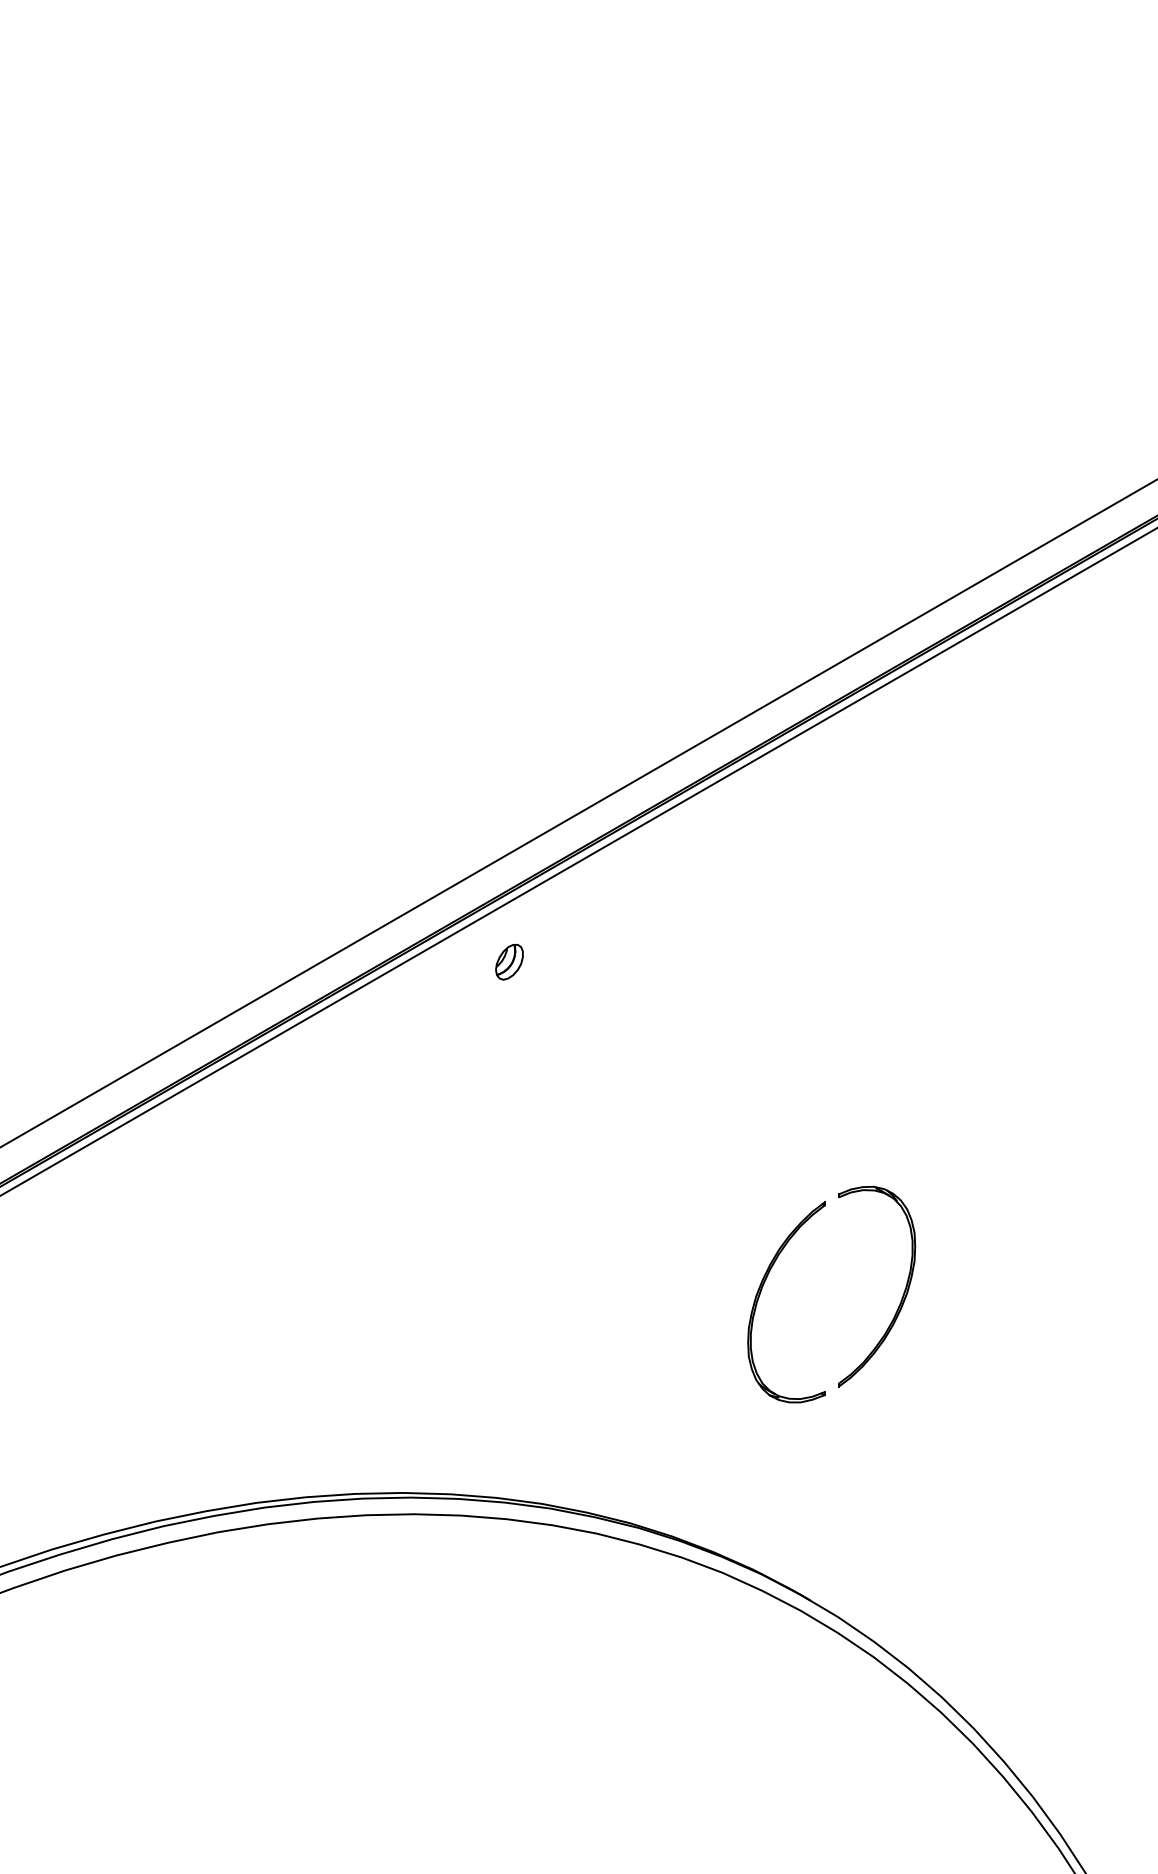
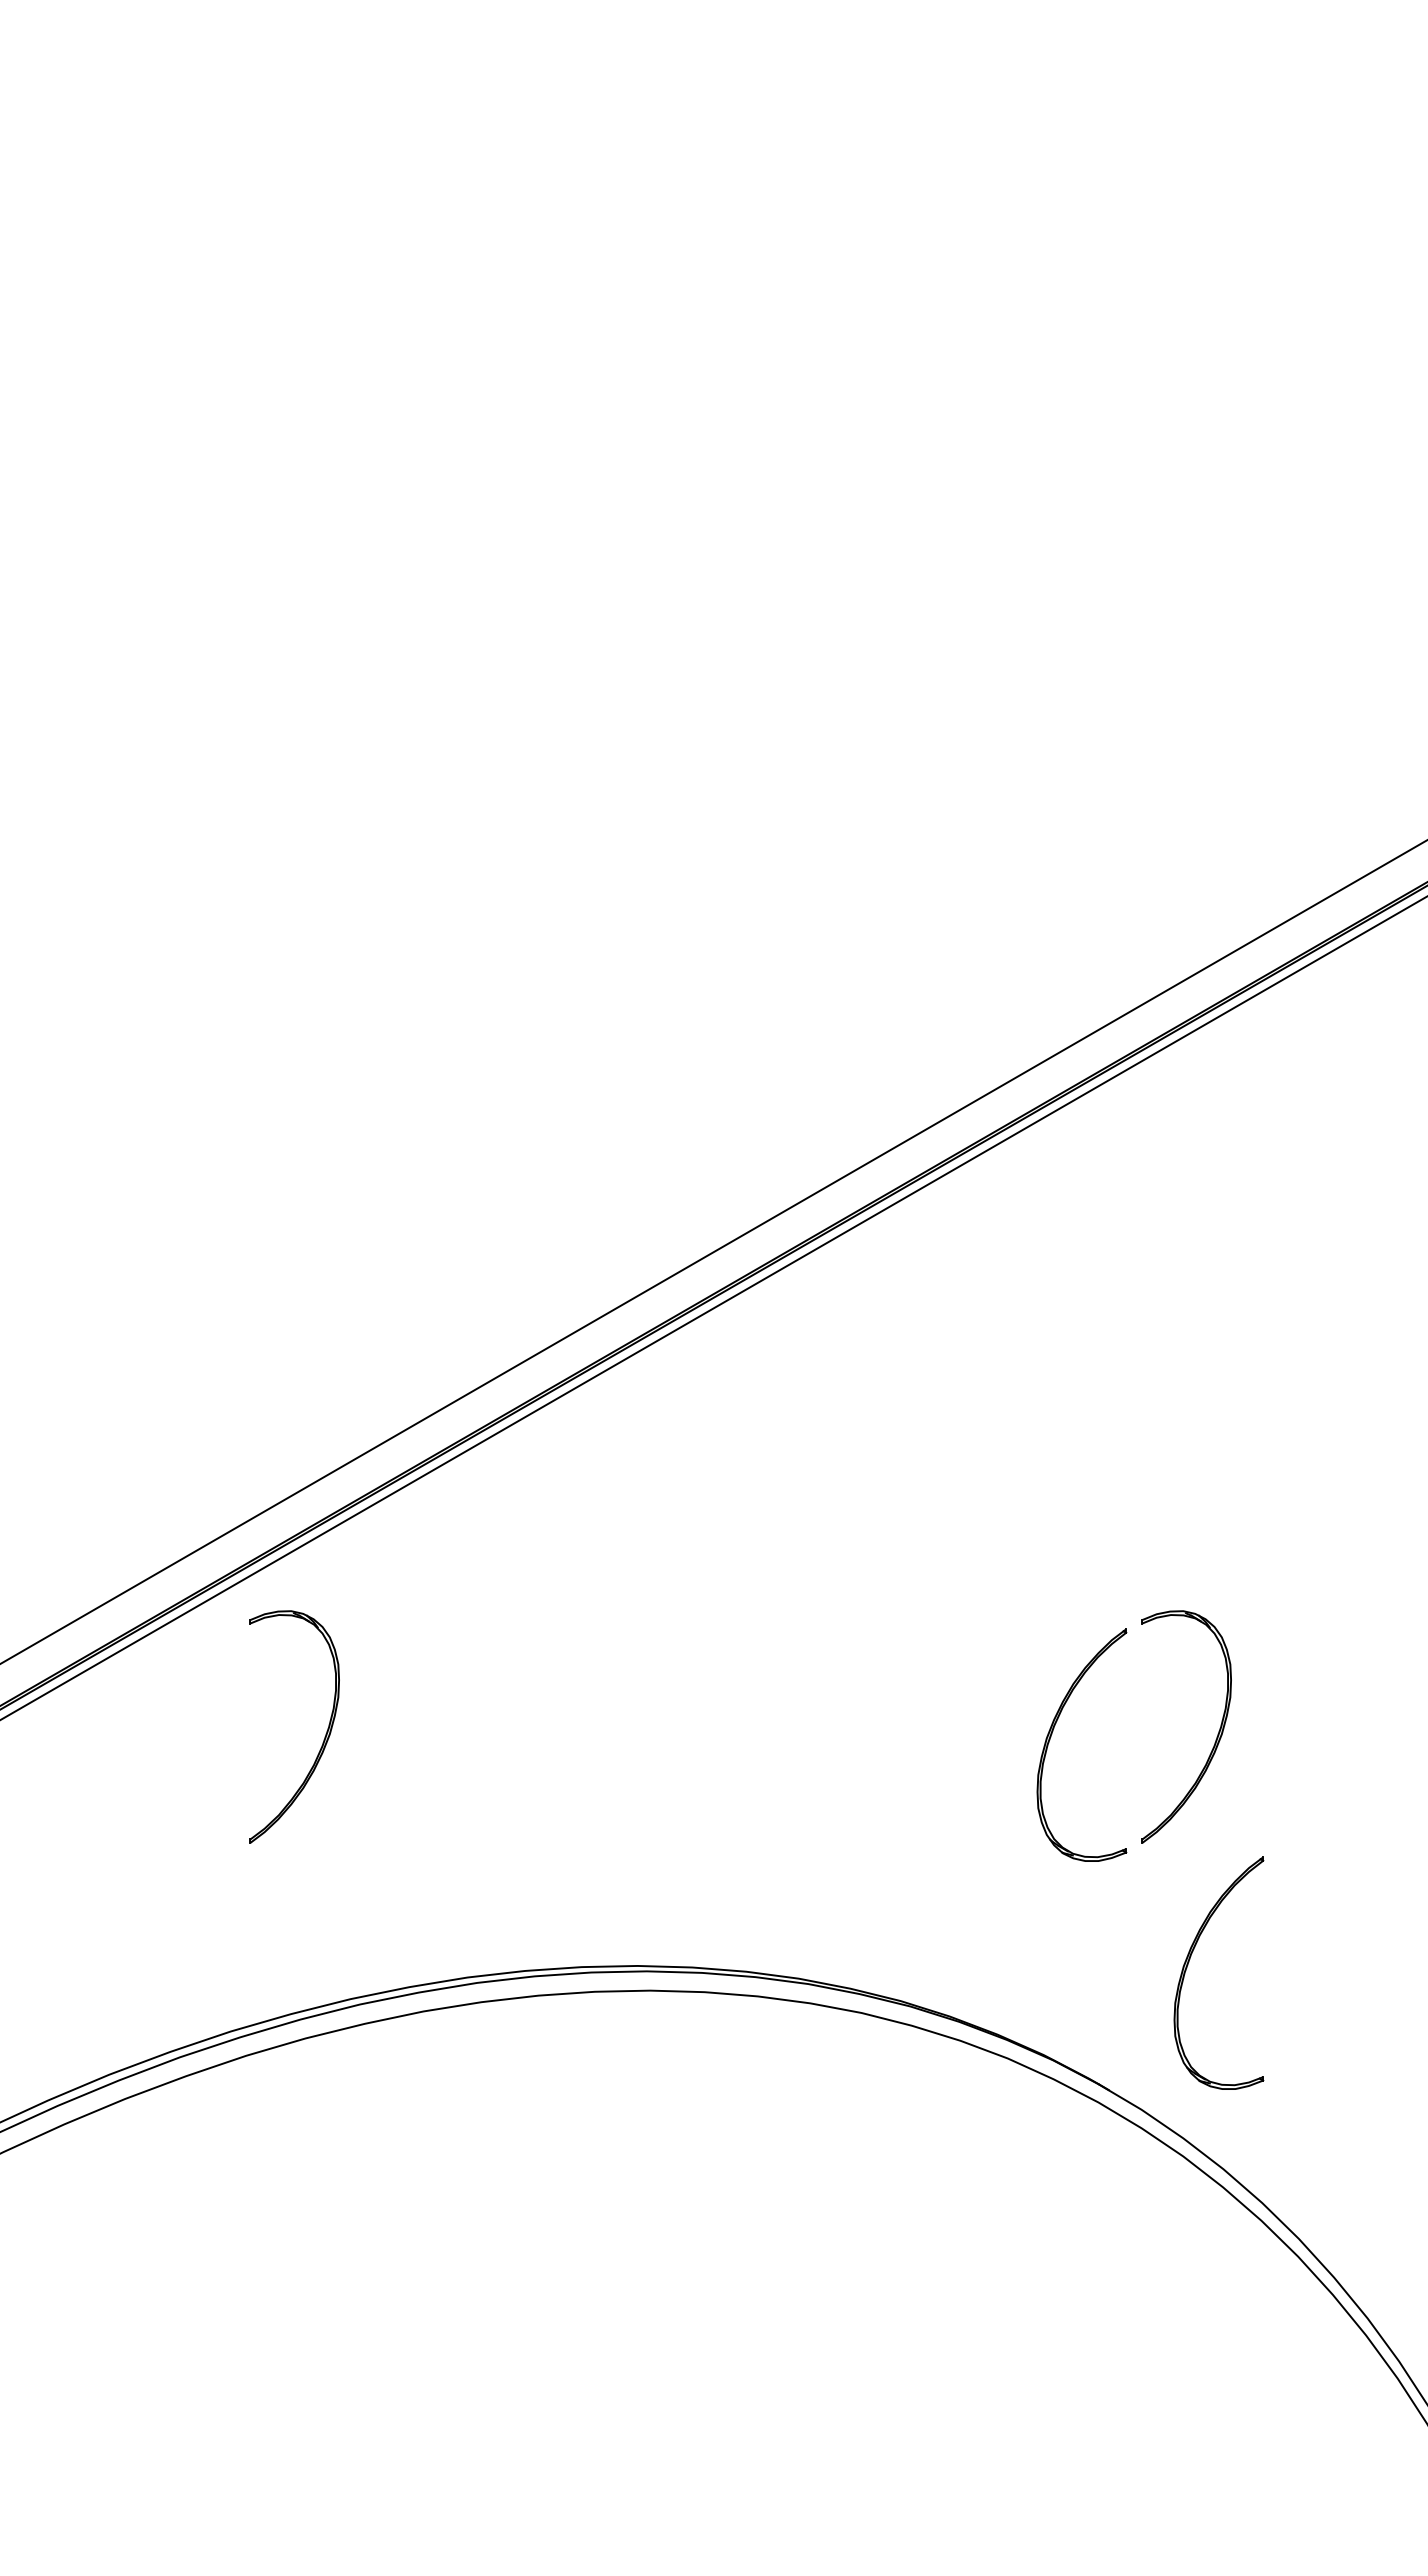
part: (509, 961) -> (760, 1350), removed
part: (132, 1294) -> (324, 1736), added
part: (879, 1489) -> (1189, 1962), added

